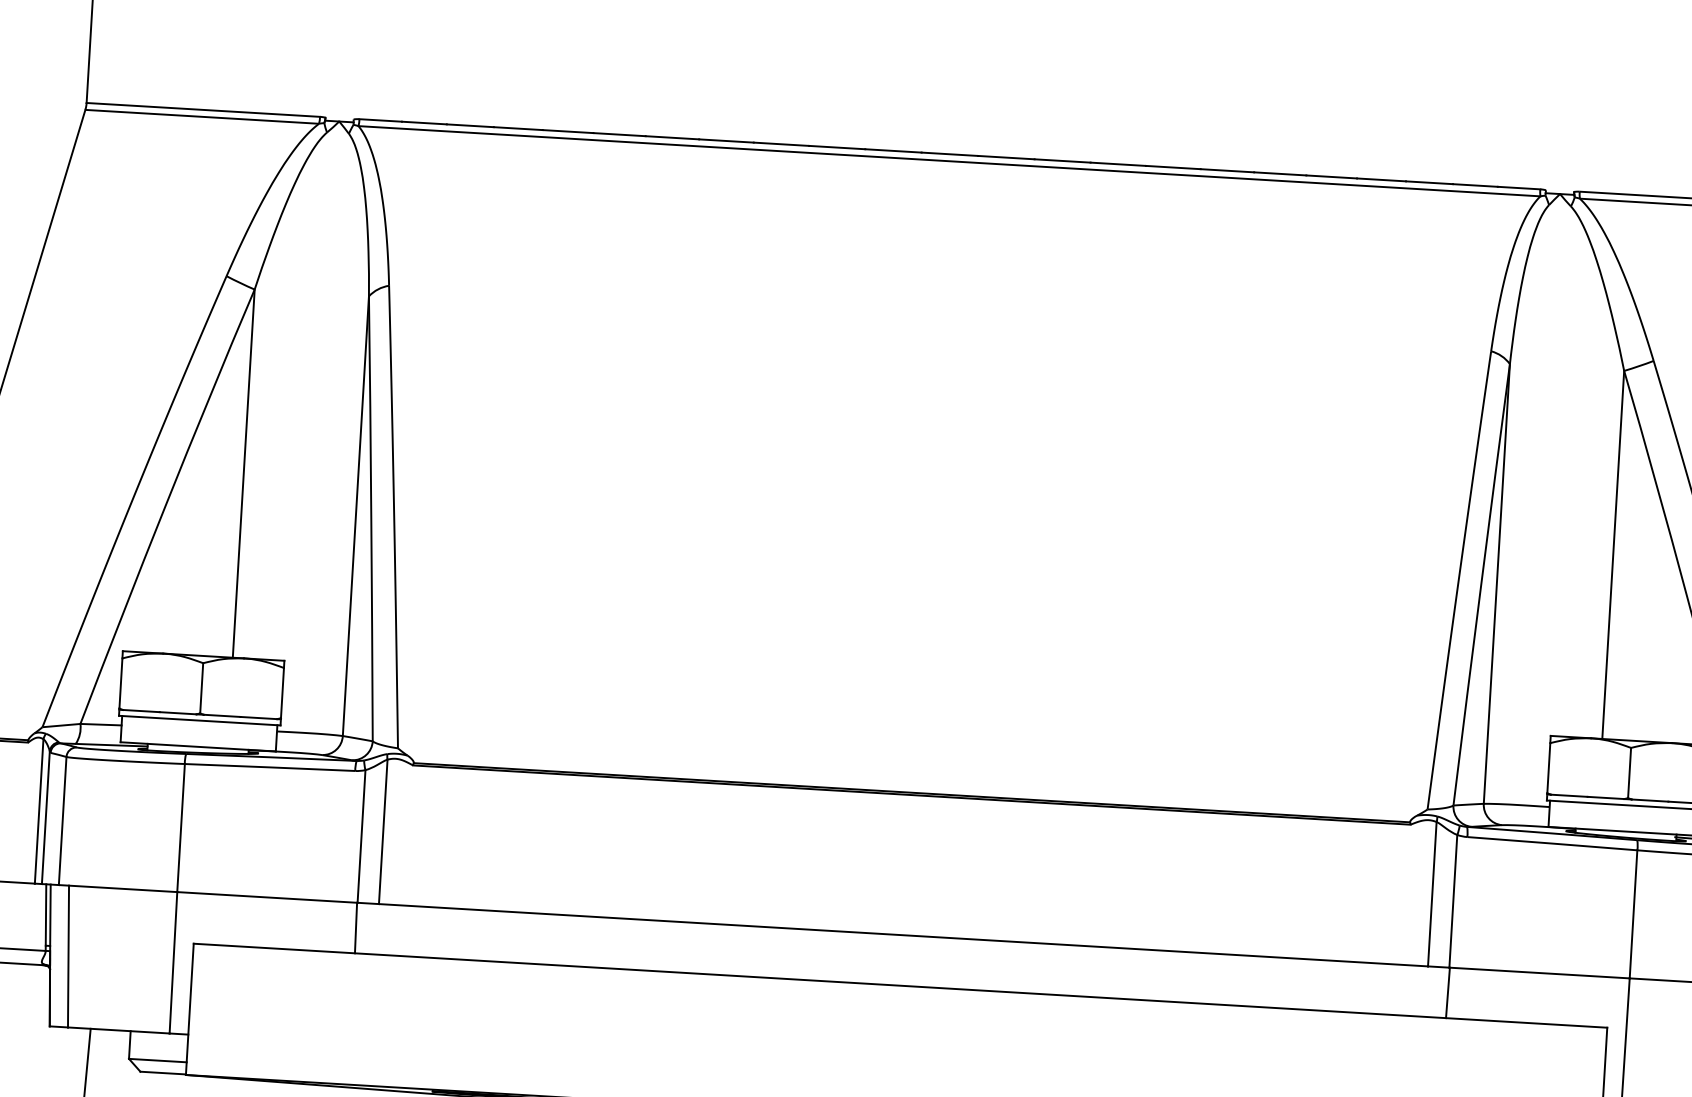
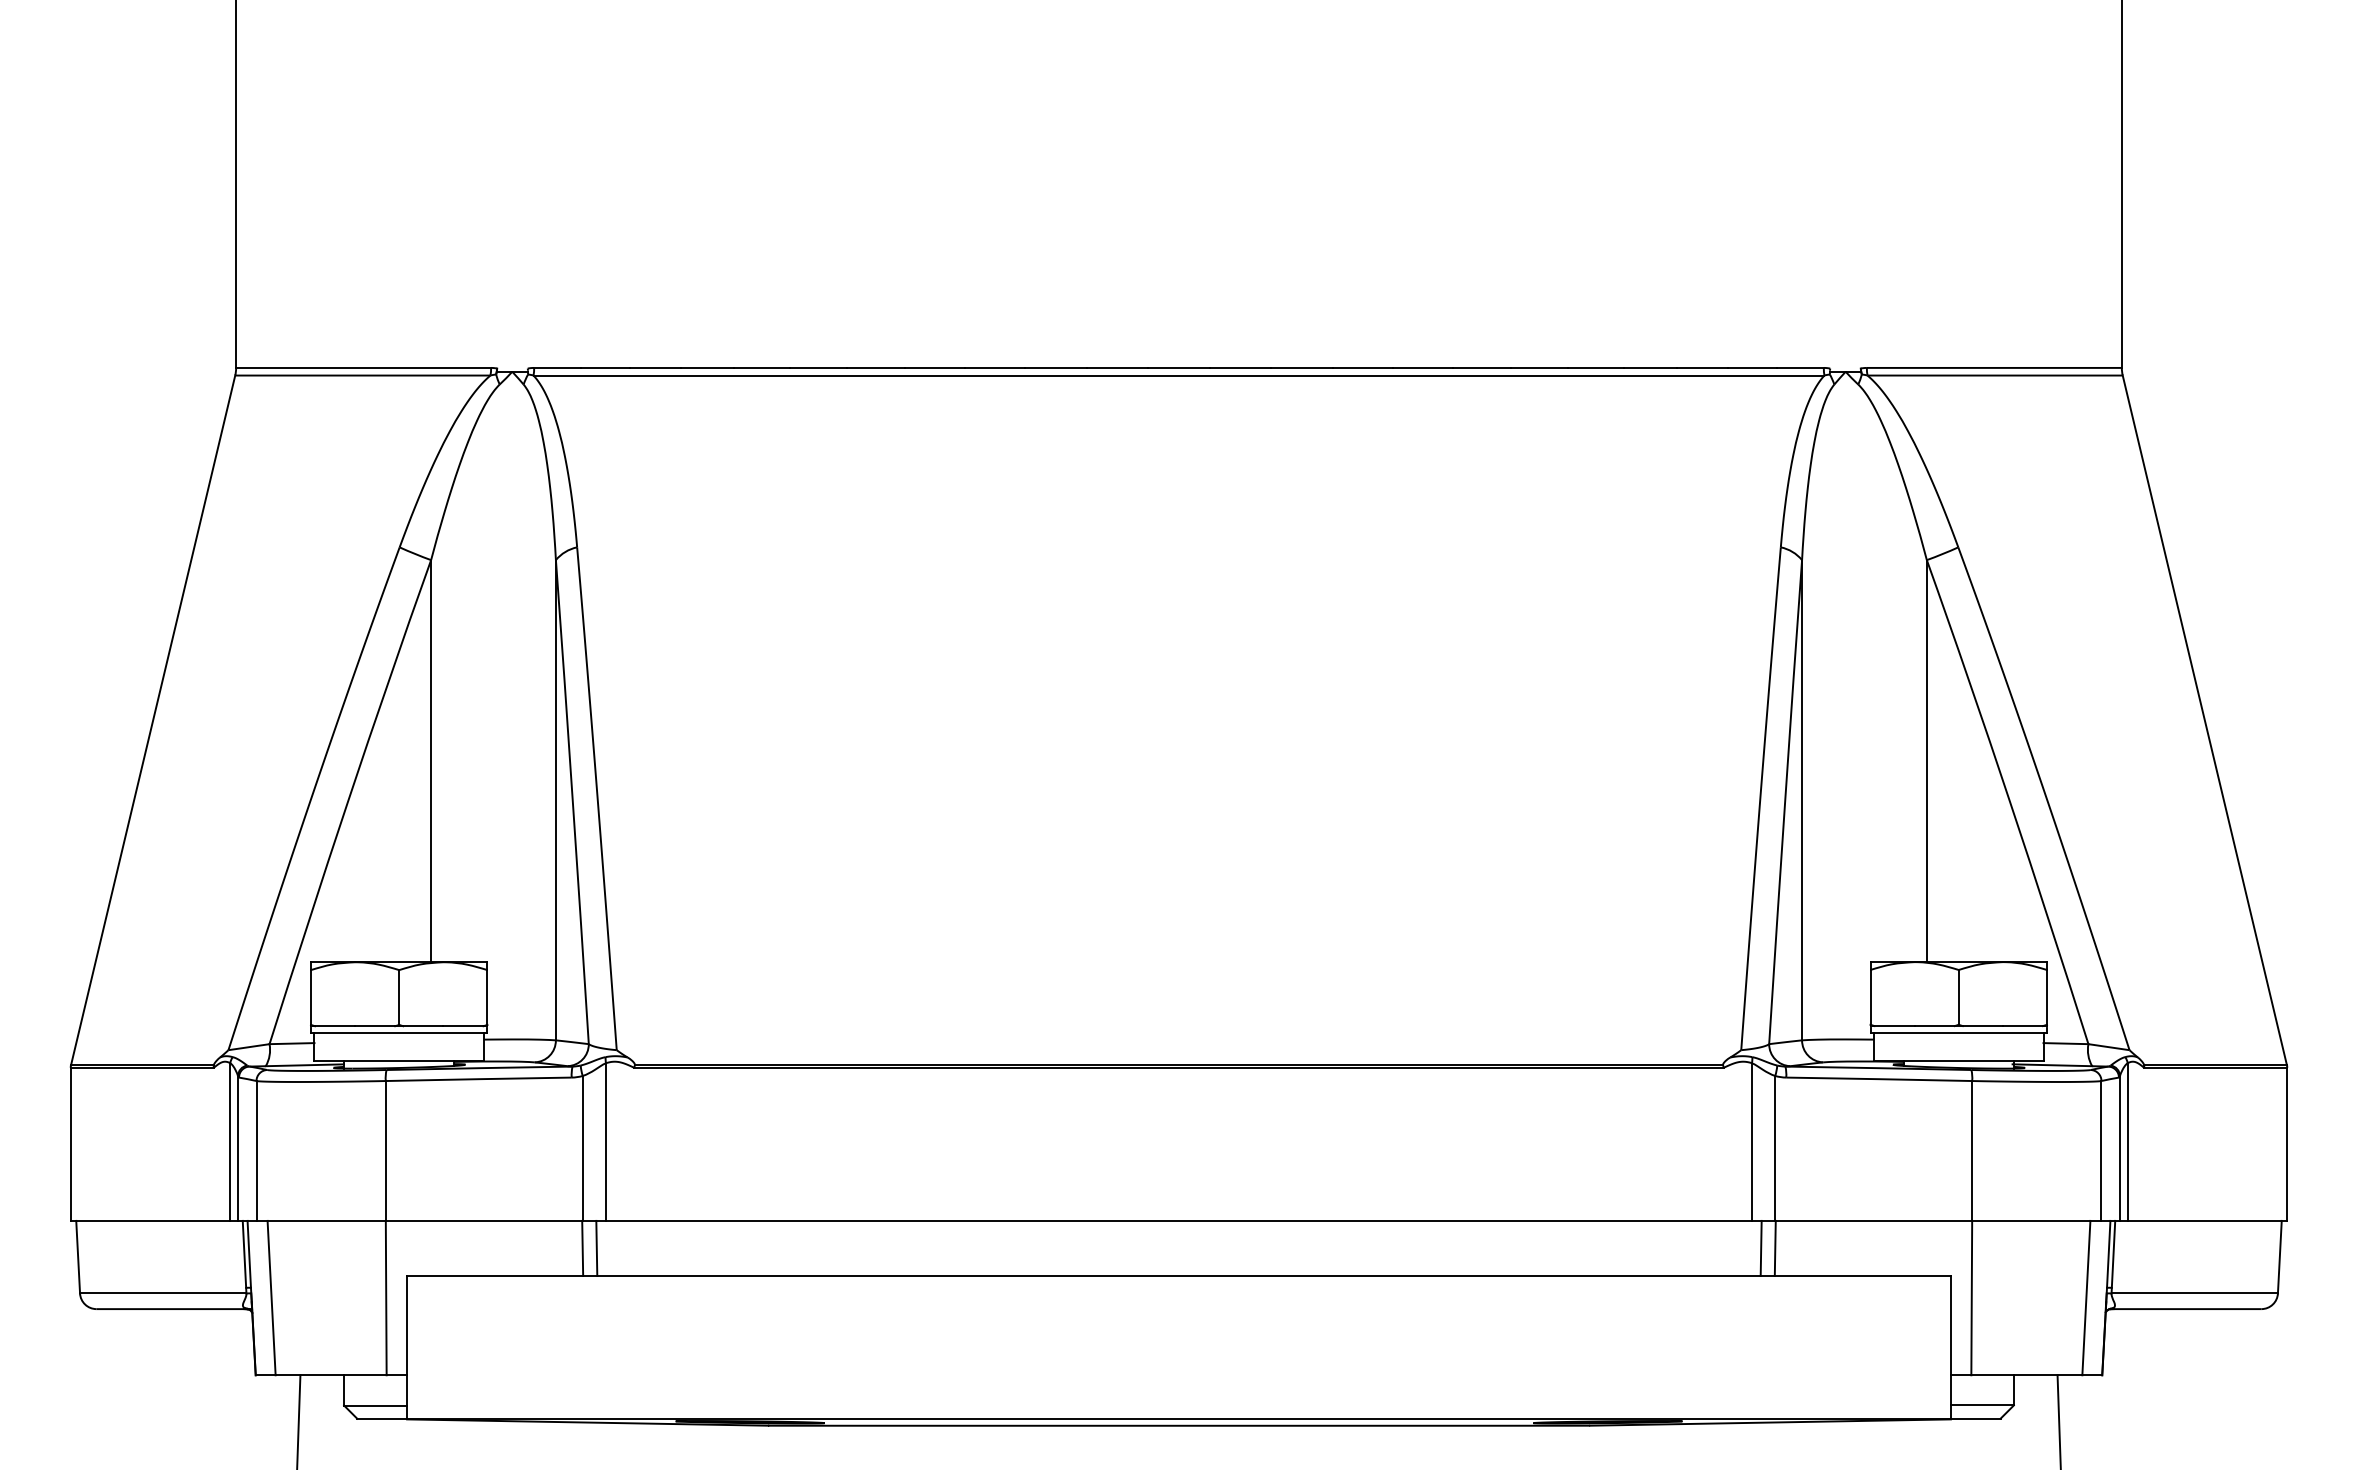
line: (368, 928) -> (596, 1248), added
line: (1434, 992) -> (1760, 1248), added

